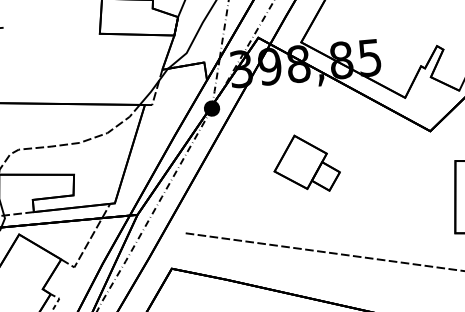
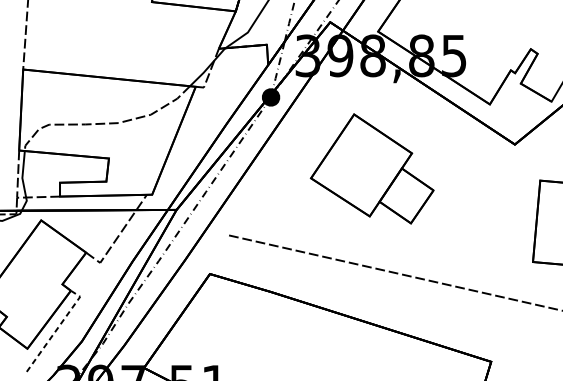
part: (305, 163) -> (371, 168), size x1.67

